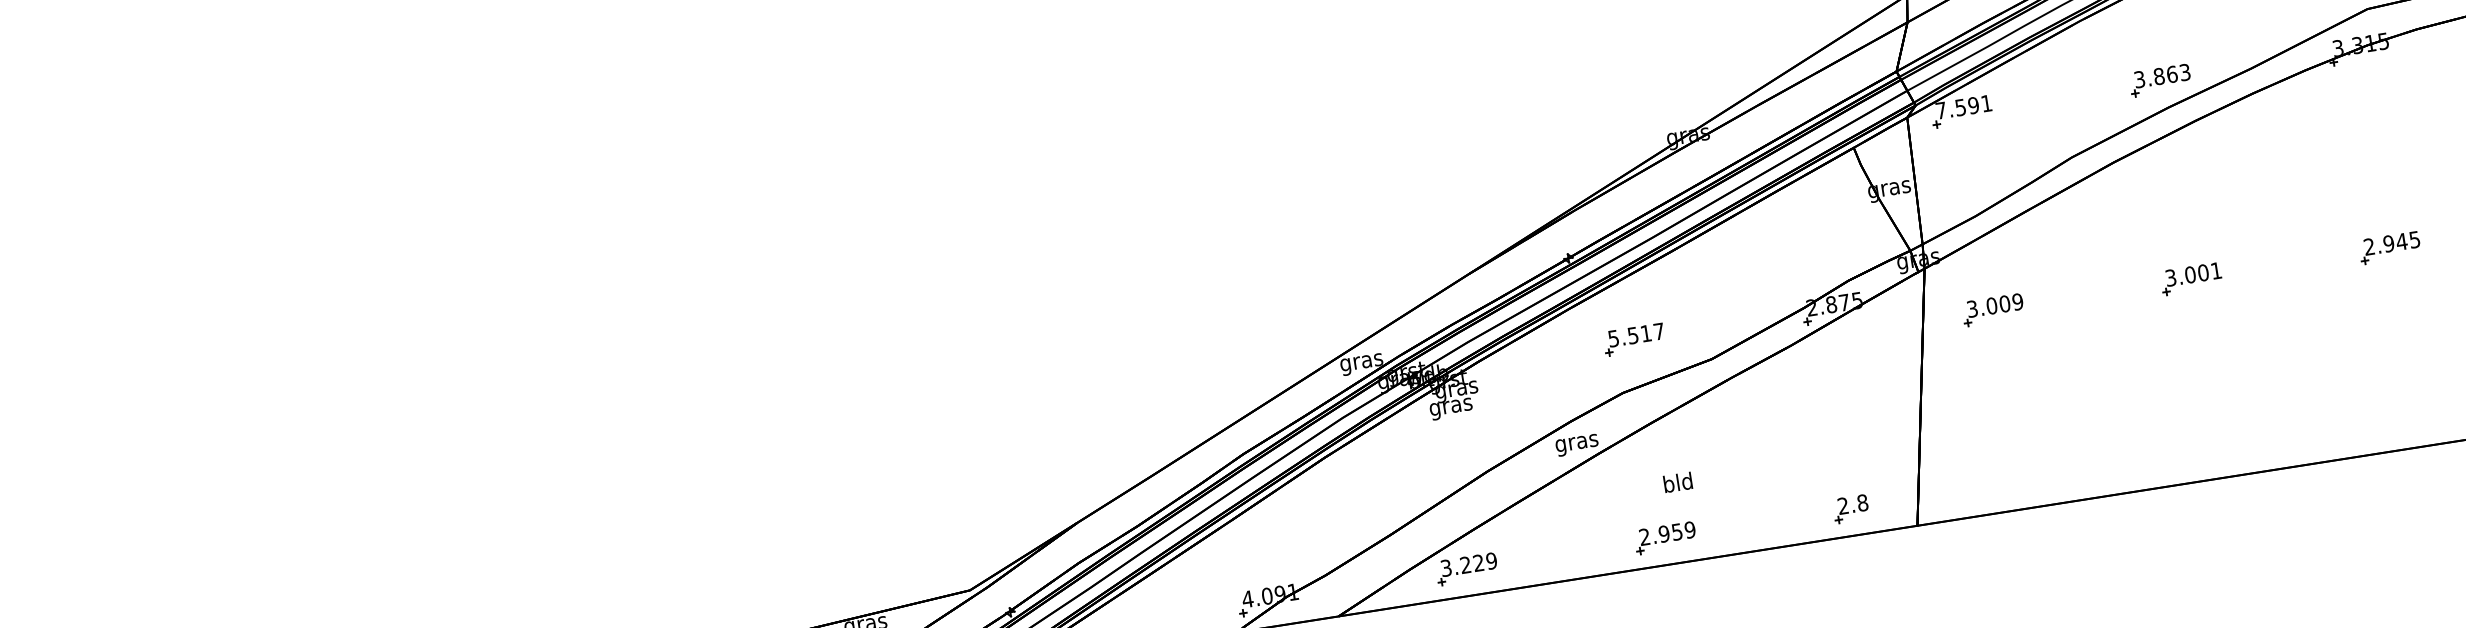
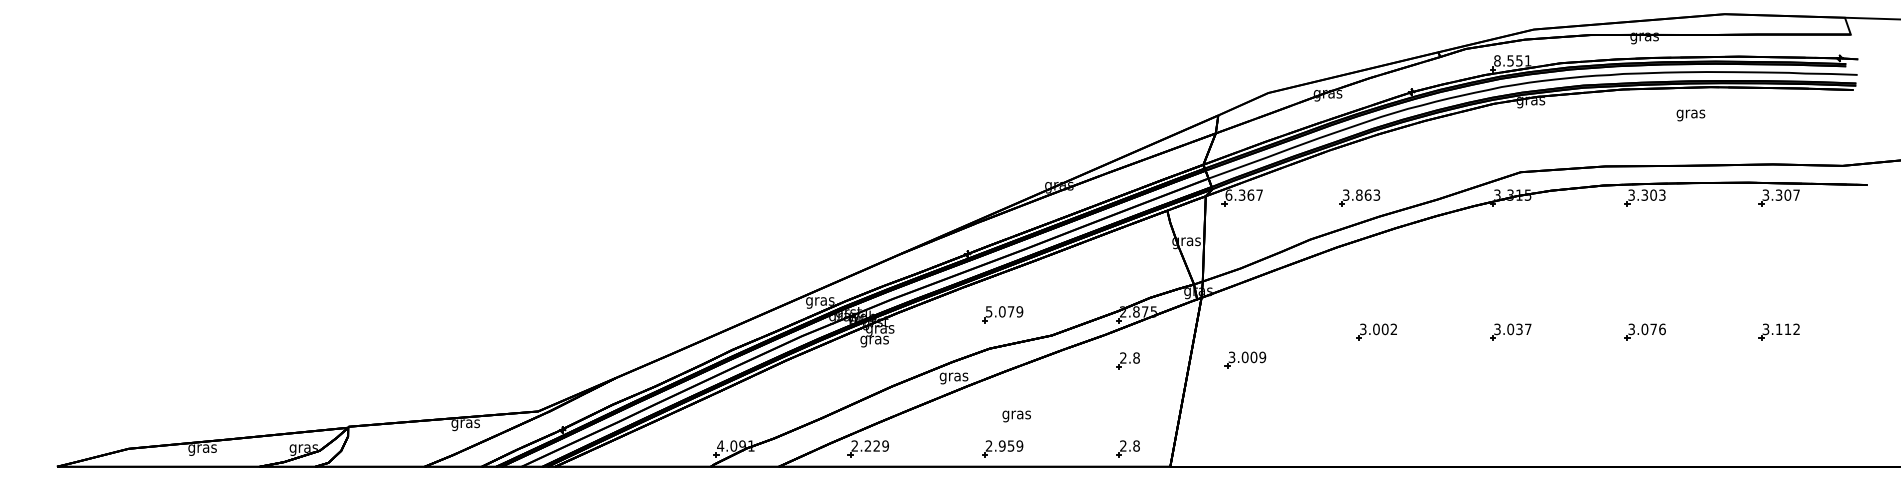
part: (2159, 79) -> (1359, 197), moved
text: (1962, 106) -> (1243, 194), 7.591 -> 6.367
text: (2391, 243) -> (1512, 329), 2.945 -> 3.037
text: (2215, 269) -> (1393, 328), 3.001 -> 3.002
part: (1992, 309) -> (1245, 359), moved
text: (1645, 333) -> (1010, 311), 5.517 -> 5.079
part: (1829, 378) -> (1127, 360), added
text: (1677, 484) -> (1016, 414), bld -> gras
text: (1445, 568) -> (854, 446), 3.229 -> 2.229

